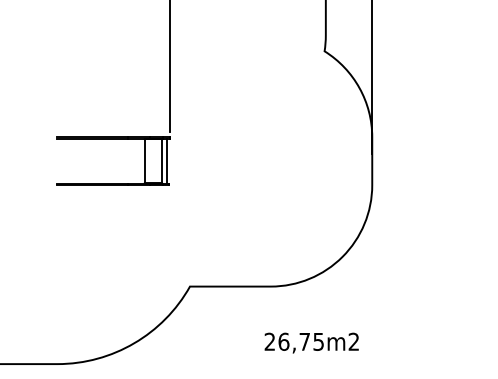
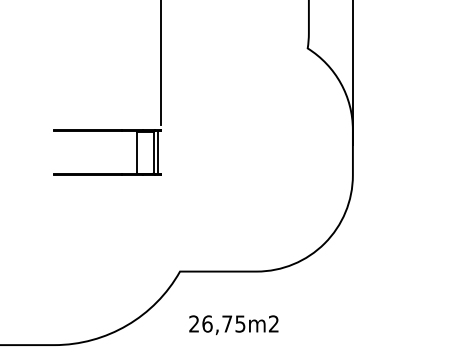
text: (311, 342) -> (233, 324), moved

